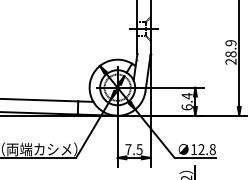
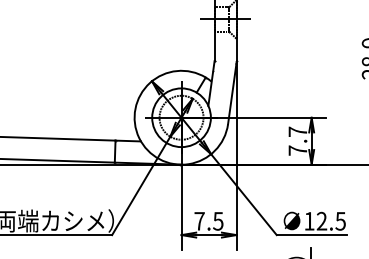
text: (186, 101) -> (296, 140), 6.4 -> 7.7
text: (212, 149) -> (340, 221), 12.8 -> 12.5

